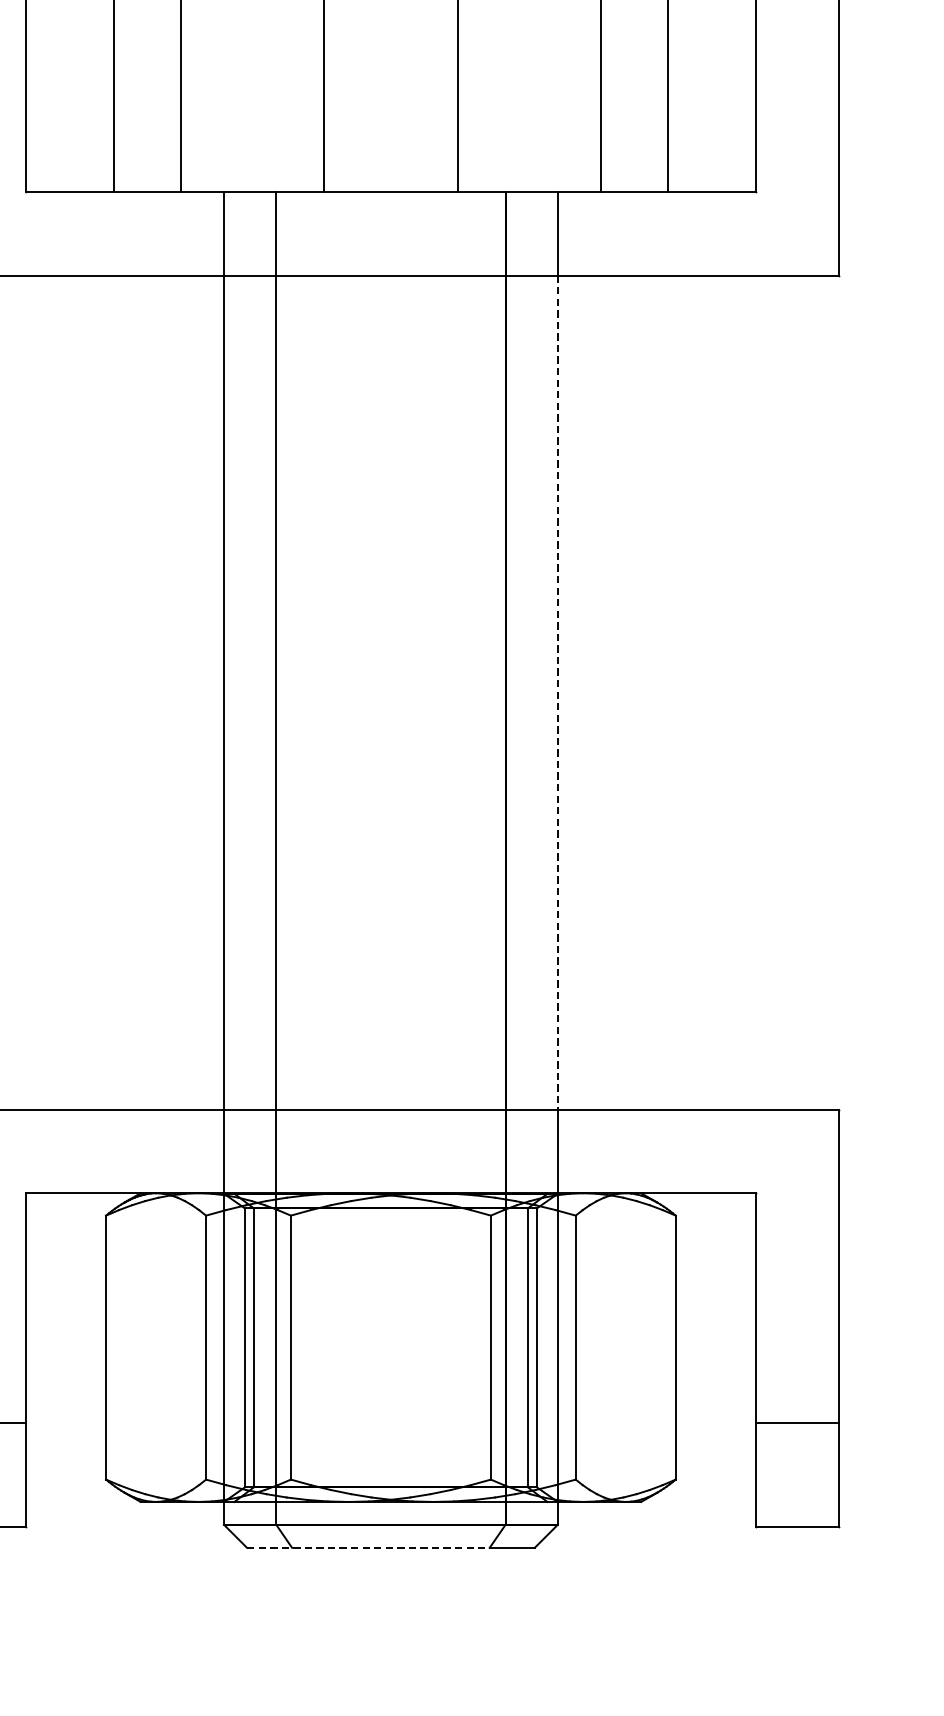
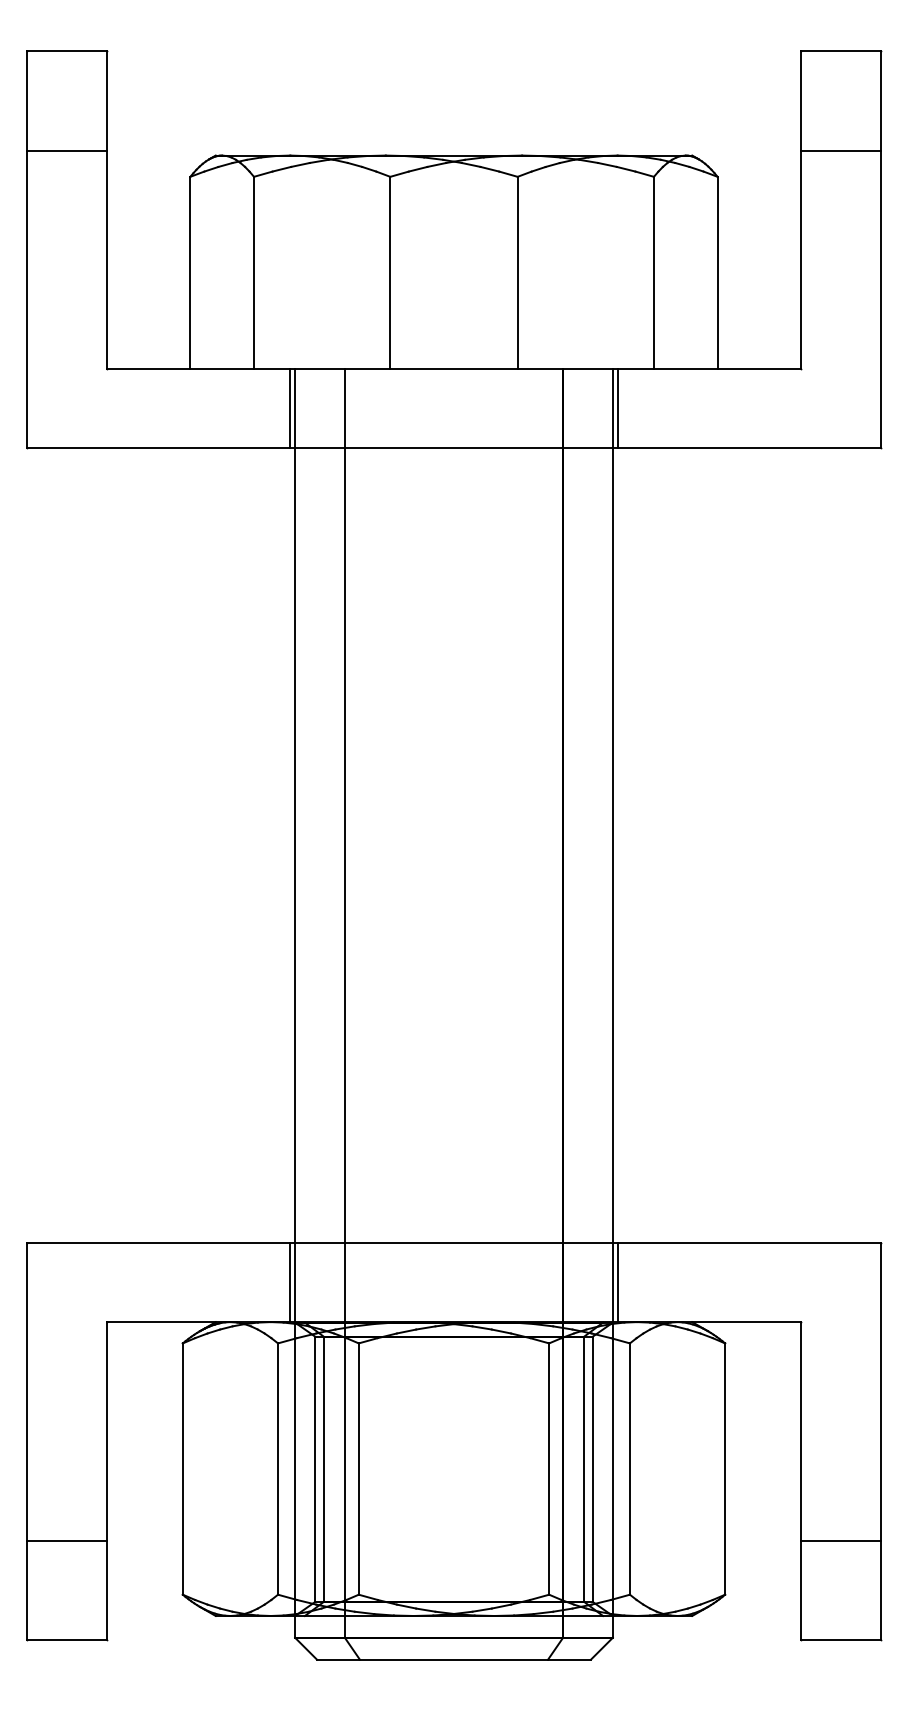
line: (219, 233) -> (290, 408), added
line: (562, 233) -> (617, 408), added
line: (557, 693) -> (612, 846), dashed -> solid
line: (219, 1151) -> (290, 1282), added
line: (562, 1151) -> (617, 1282), added
line: (368, 1547) -> (432, 1659), dashed -> solid

